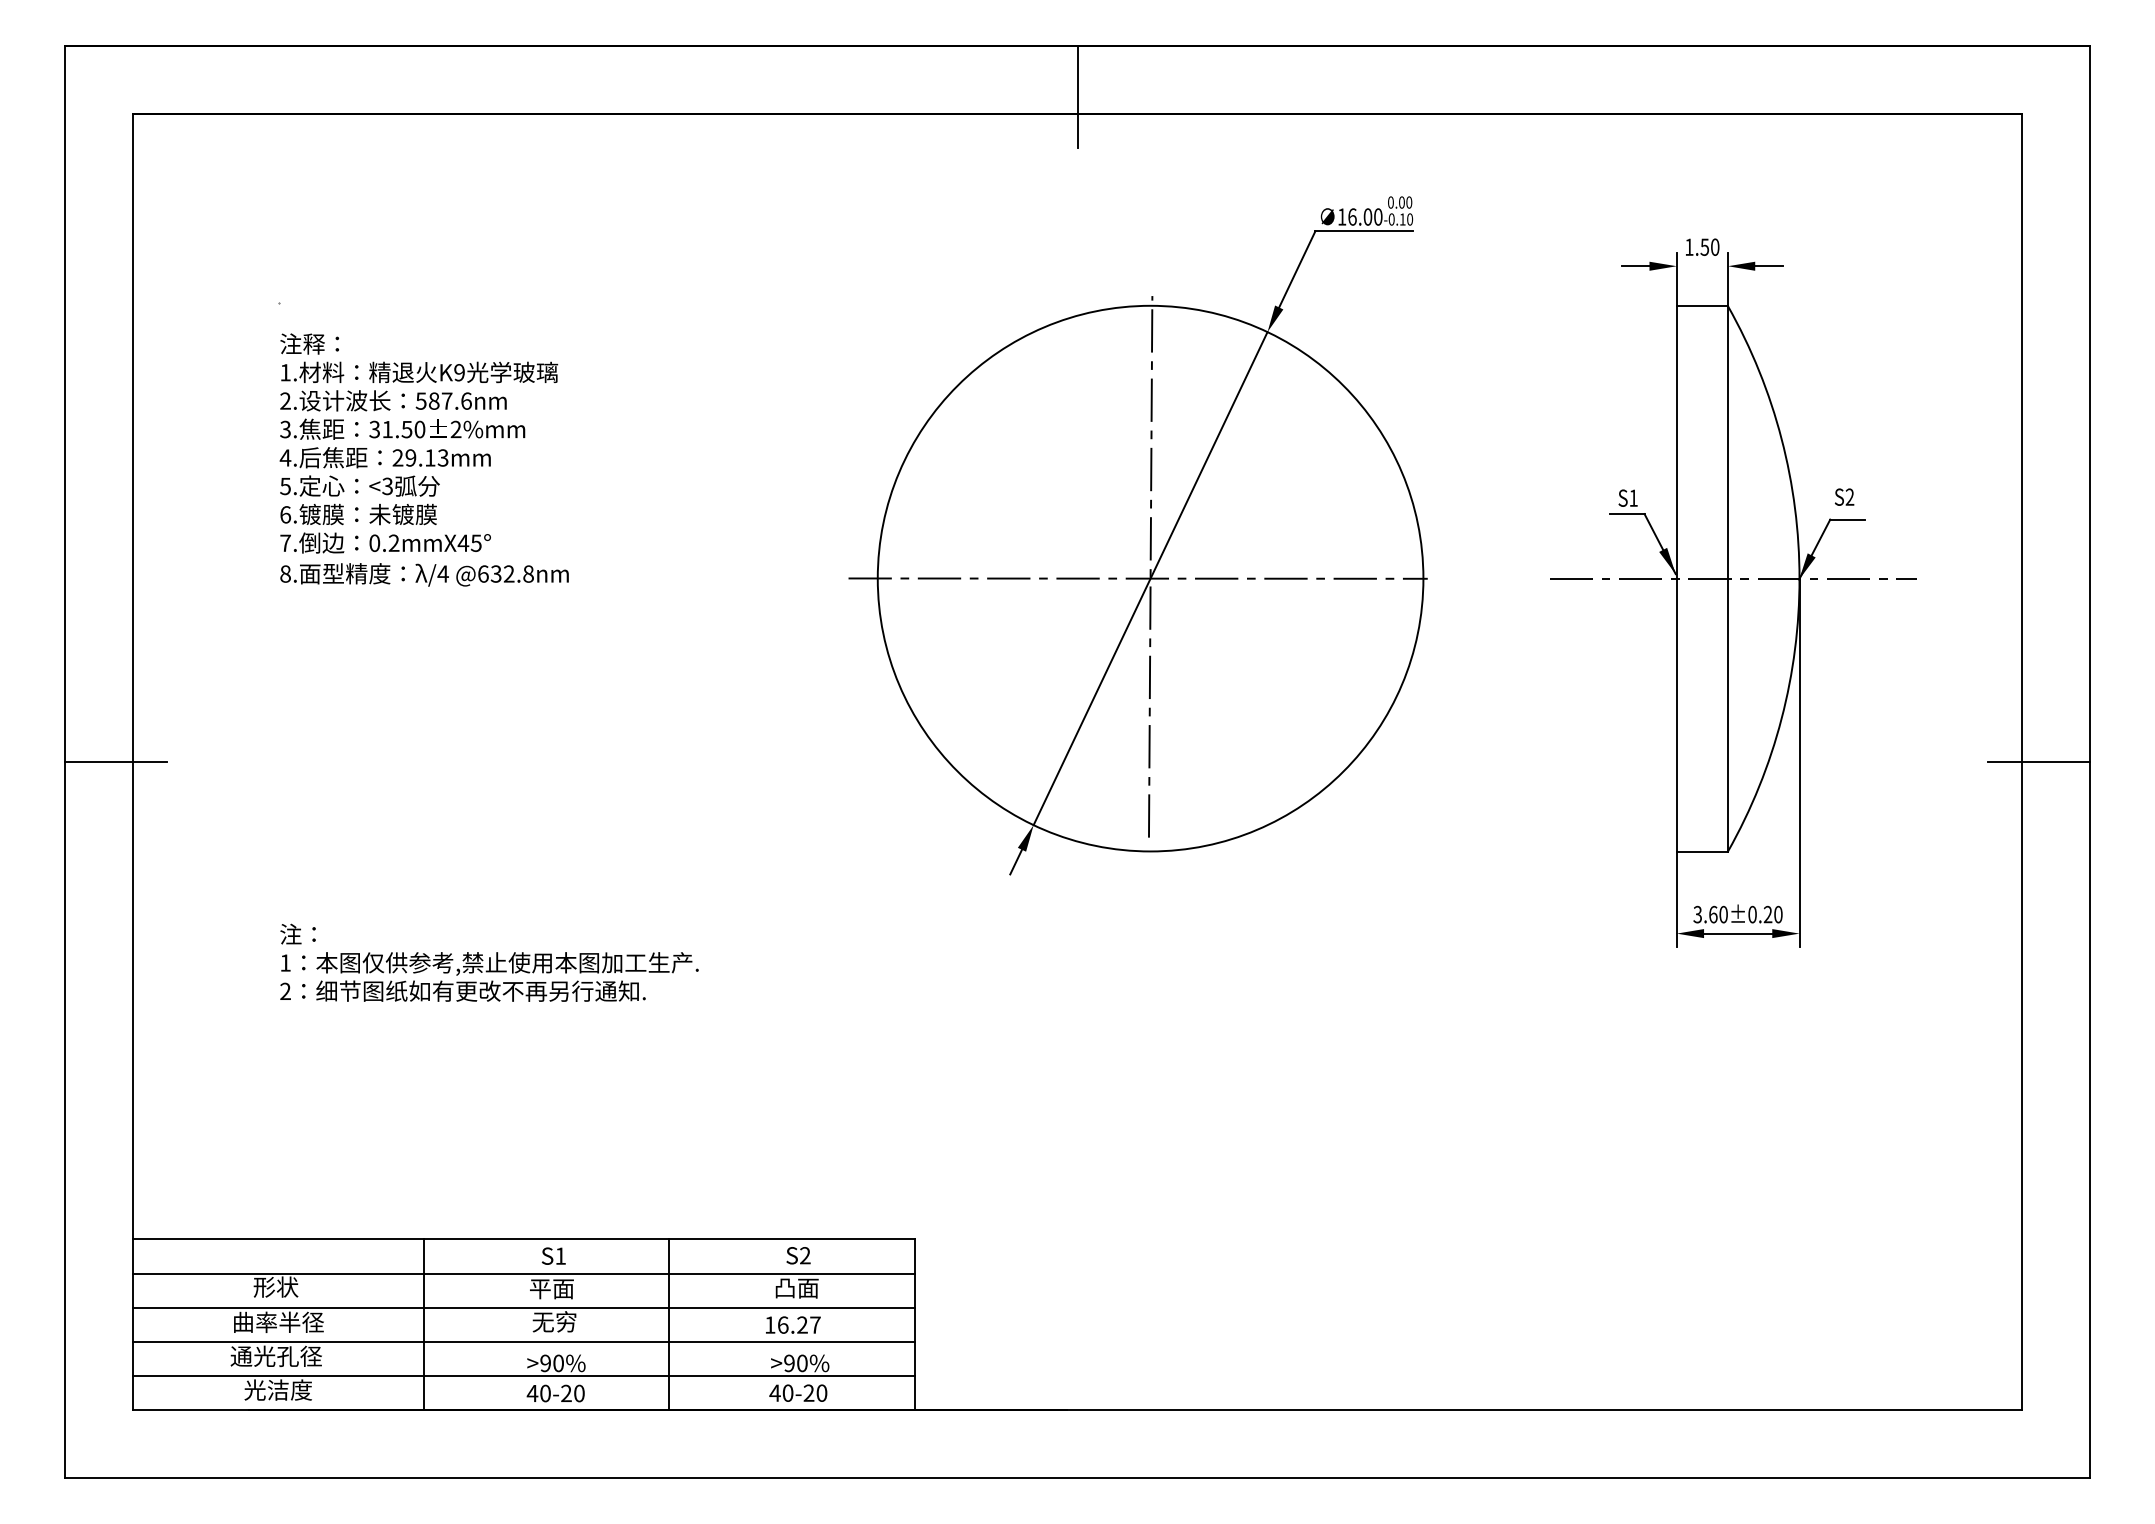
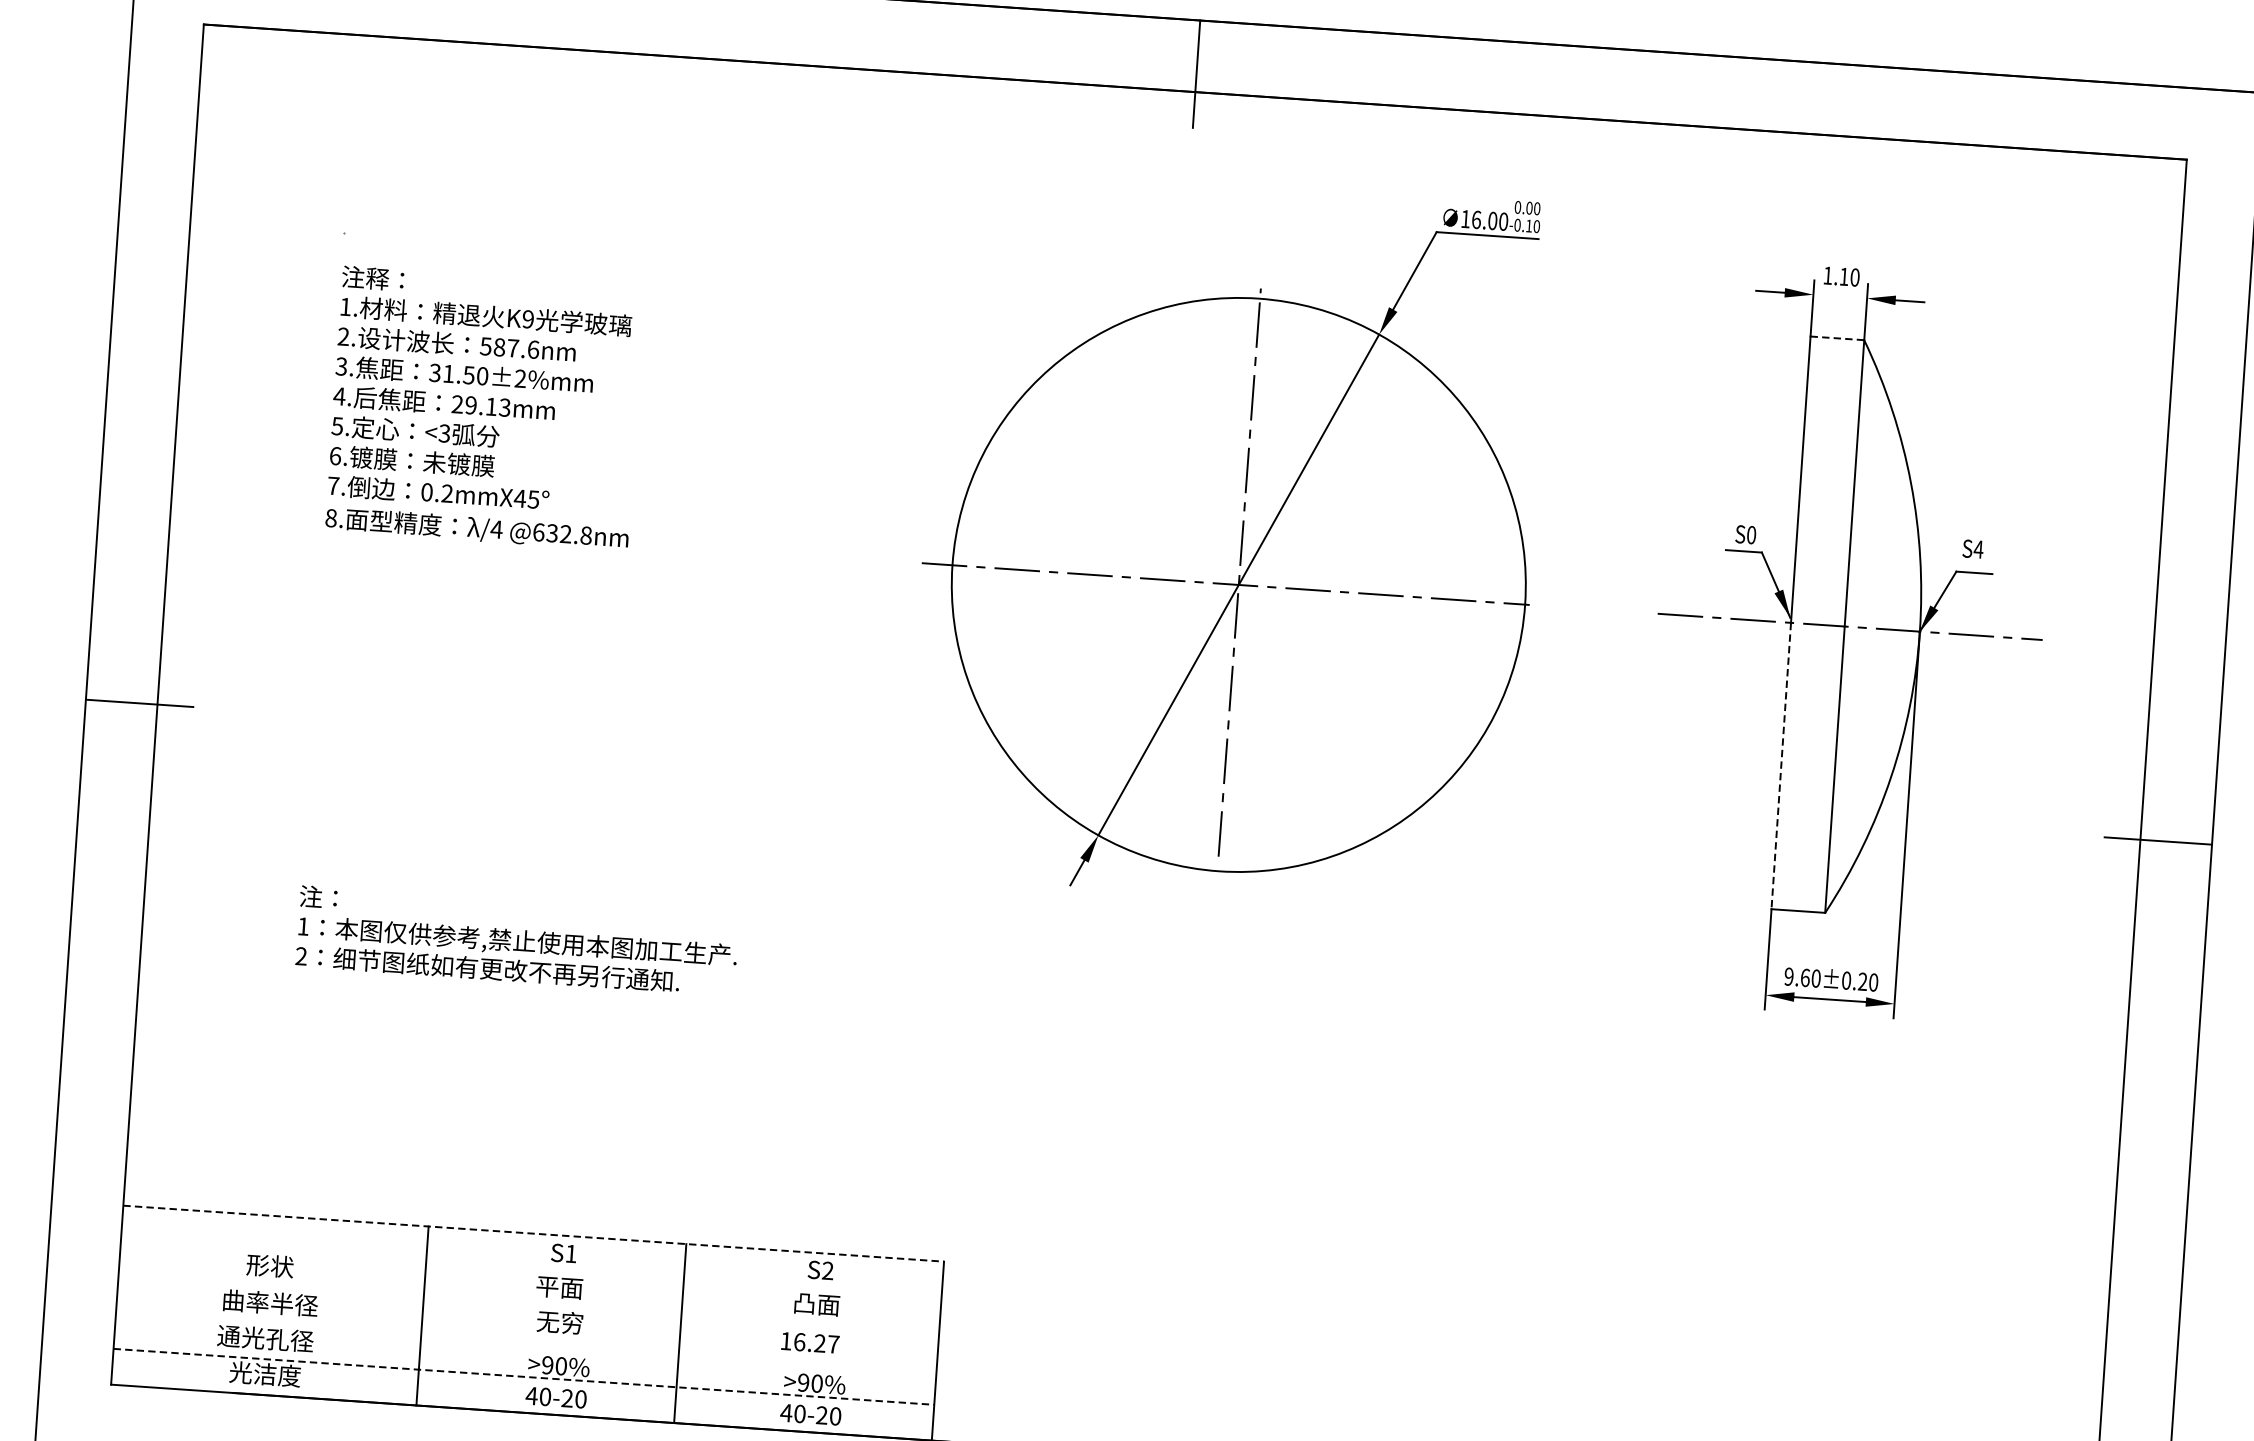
text: (1704, 246) -> (1843, 276), 1.50 -> 1.10
line: (1702, 306) -> (1837, 338), solid -> dashed
text: (1849, 496) -> (1978, 548), S2 -> S4
text: (1633, 497) -> (1751, 534), S1 -> S0
line: (1676, 715) -> (1780, 766), solid -> dashed
text: (1697, 914) -> (1788, 976), 3.60±0.20 -> 9.60±0.20
line: (523, 1239) -> (533, 1233), solid -> dashed
line: (523, 1273) -> (530, 1269), removed
line: (523, 1307) -> (528, 1305), removed
line: (523, 1341) -> (526, 1340), removed
line: (523, 1375) -> (523, 1376), solid -> dashed

